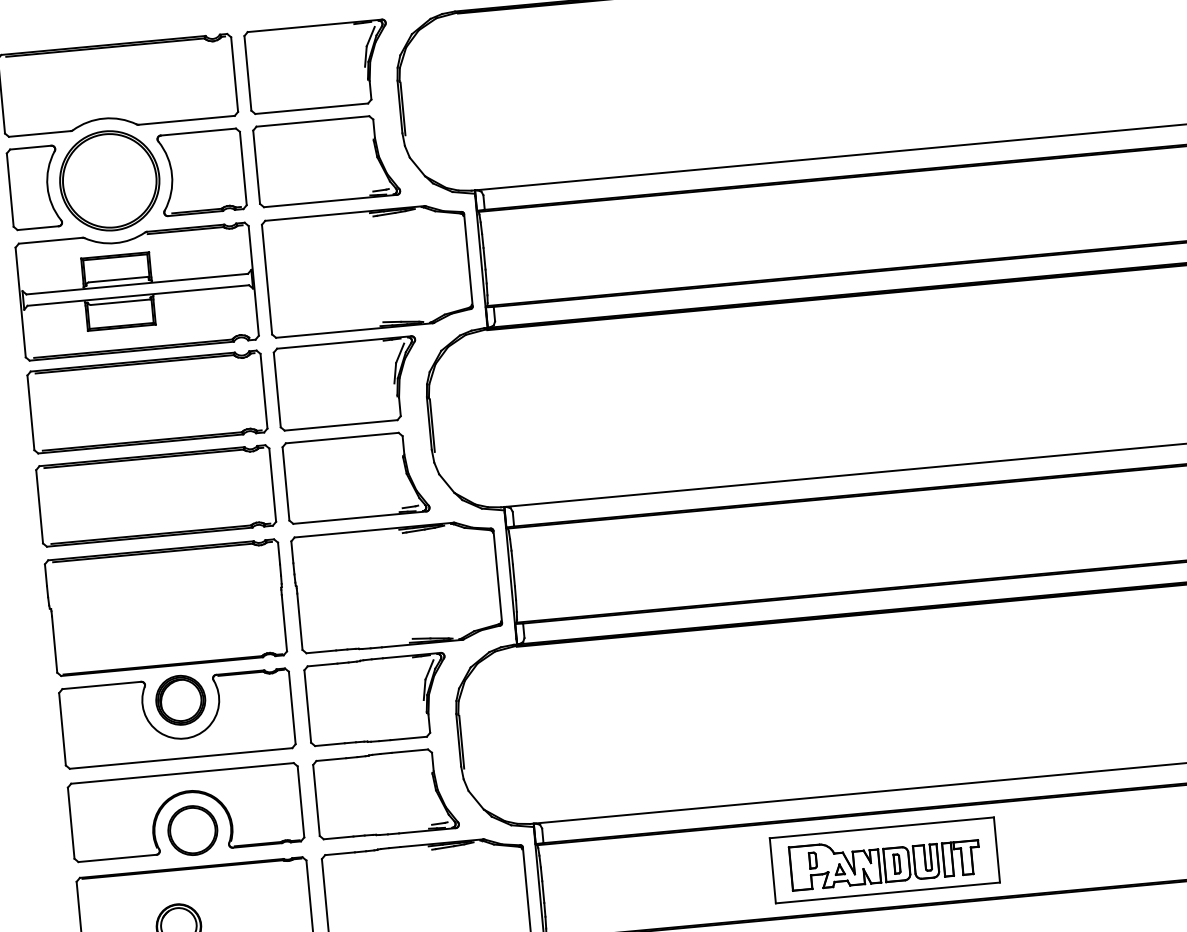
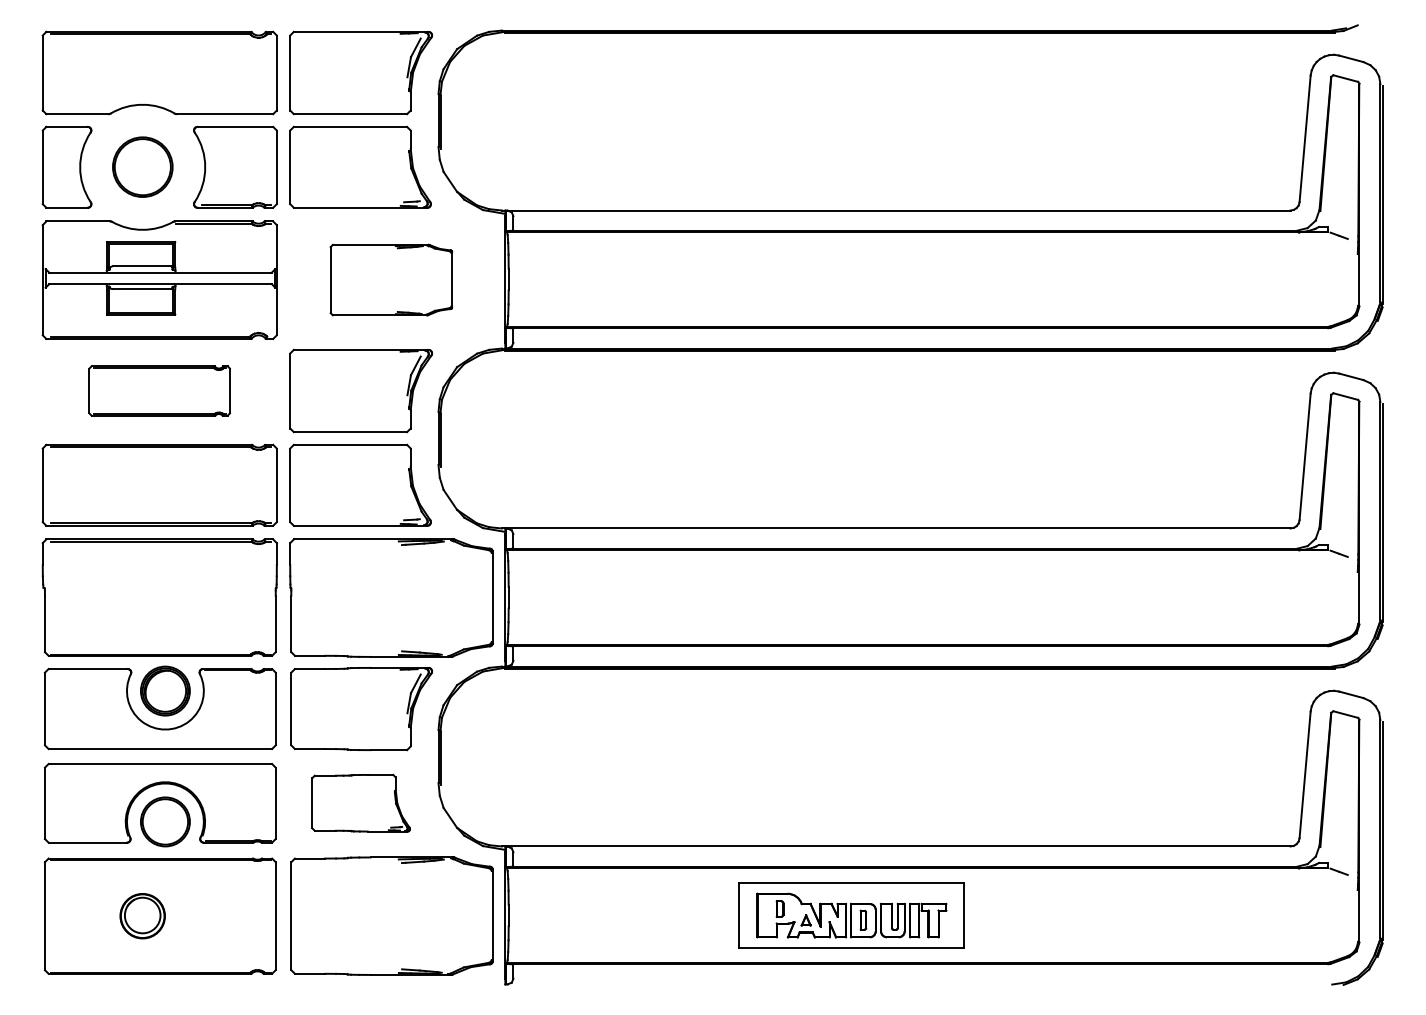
part: (109, 180) -> (142, 166), size x0.6
part: (367, 269) -> (391, 279), size x0.6
part: (147, 401) -> (159, 390), size x0.6
part: (385, 793) -> (360, 802), size x0.7

